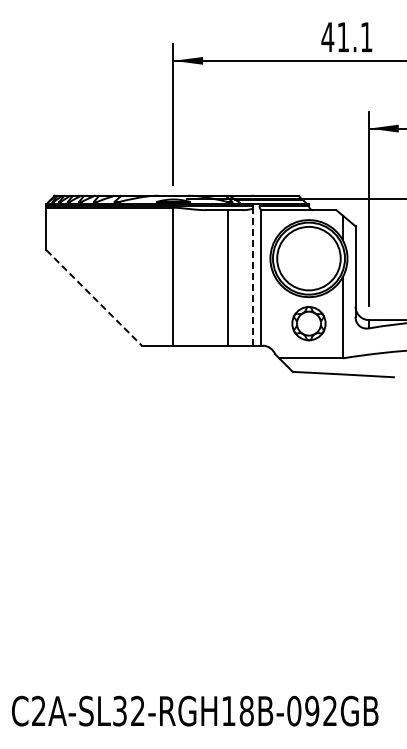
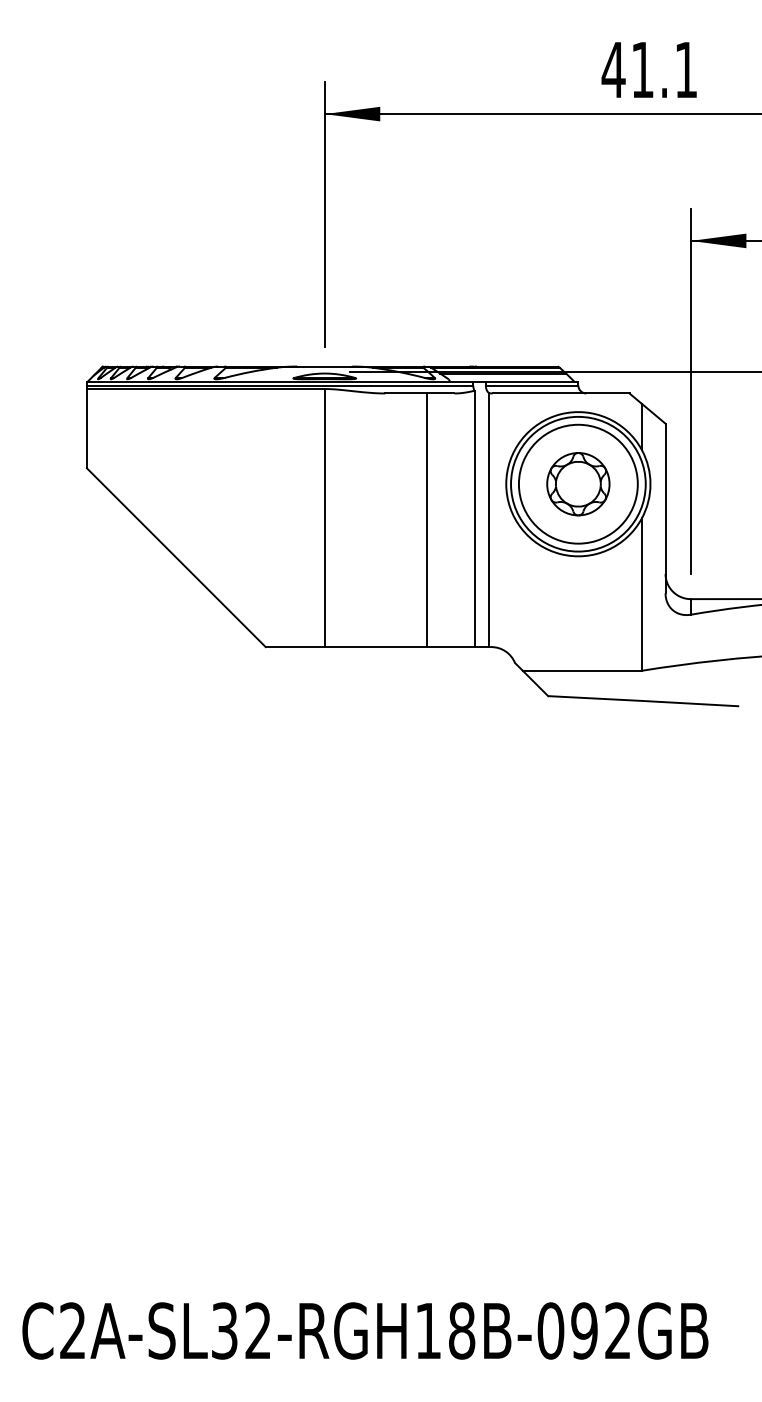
line: (253, 276) -> (474, 517), dashed -> solid
line: (94, 297) -> (177, 556), dashed -> solid
part: (308, 323) -> (577, 483), moved

